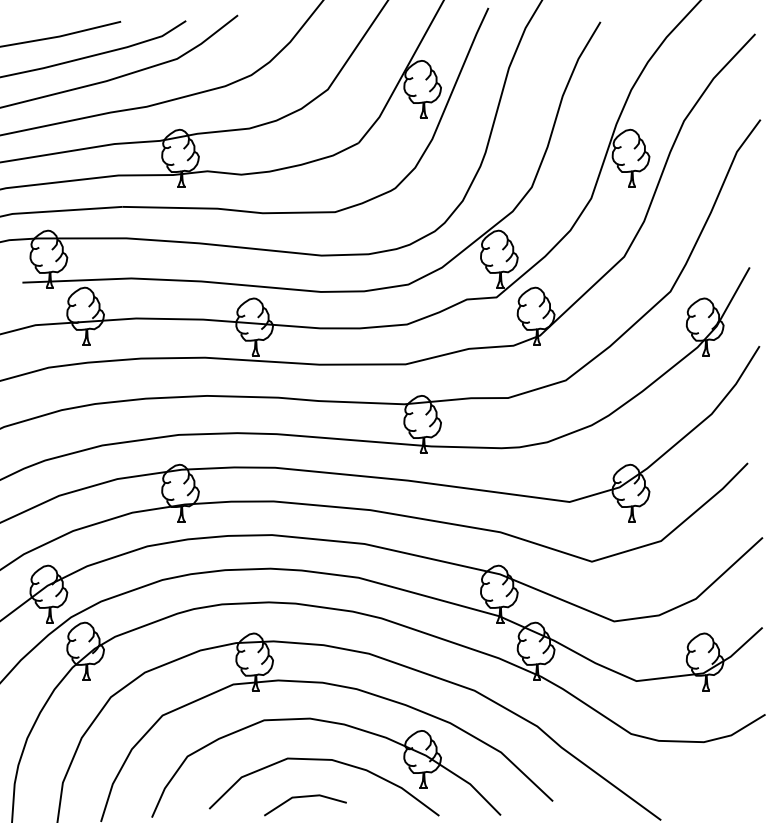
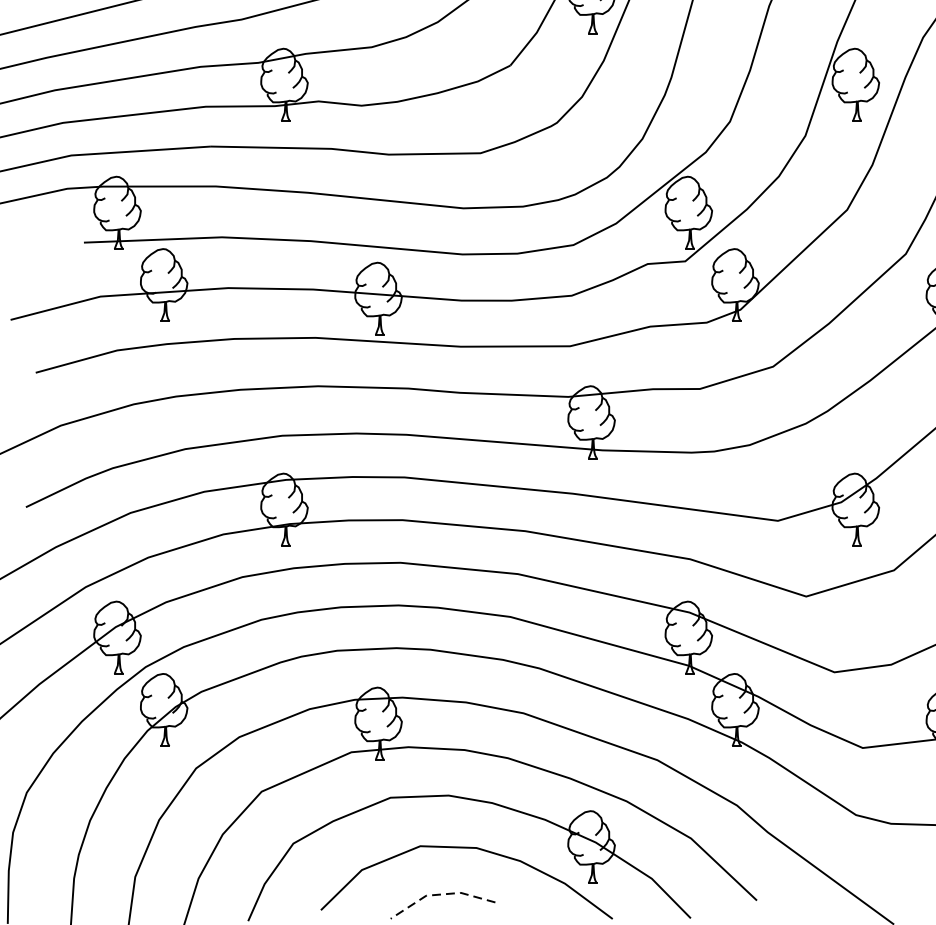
line: (303, 796) -> (440, 894), solid -> dashed

